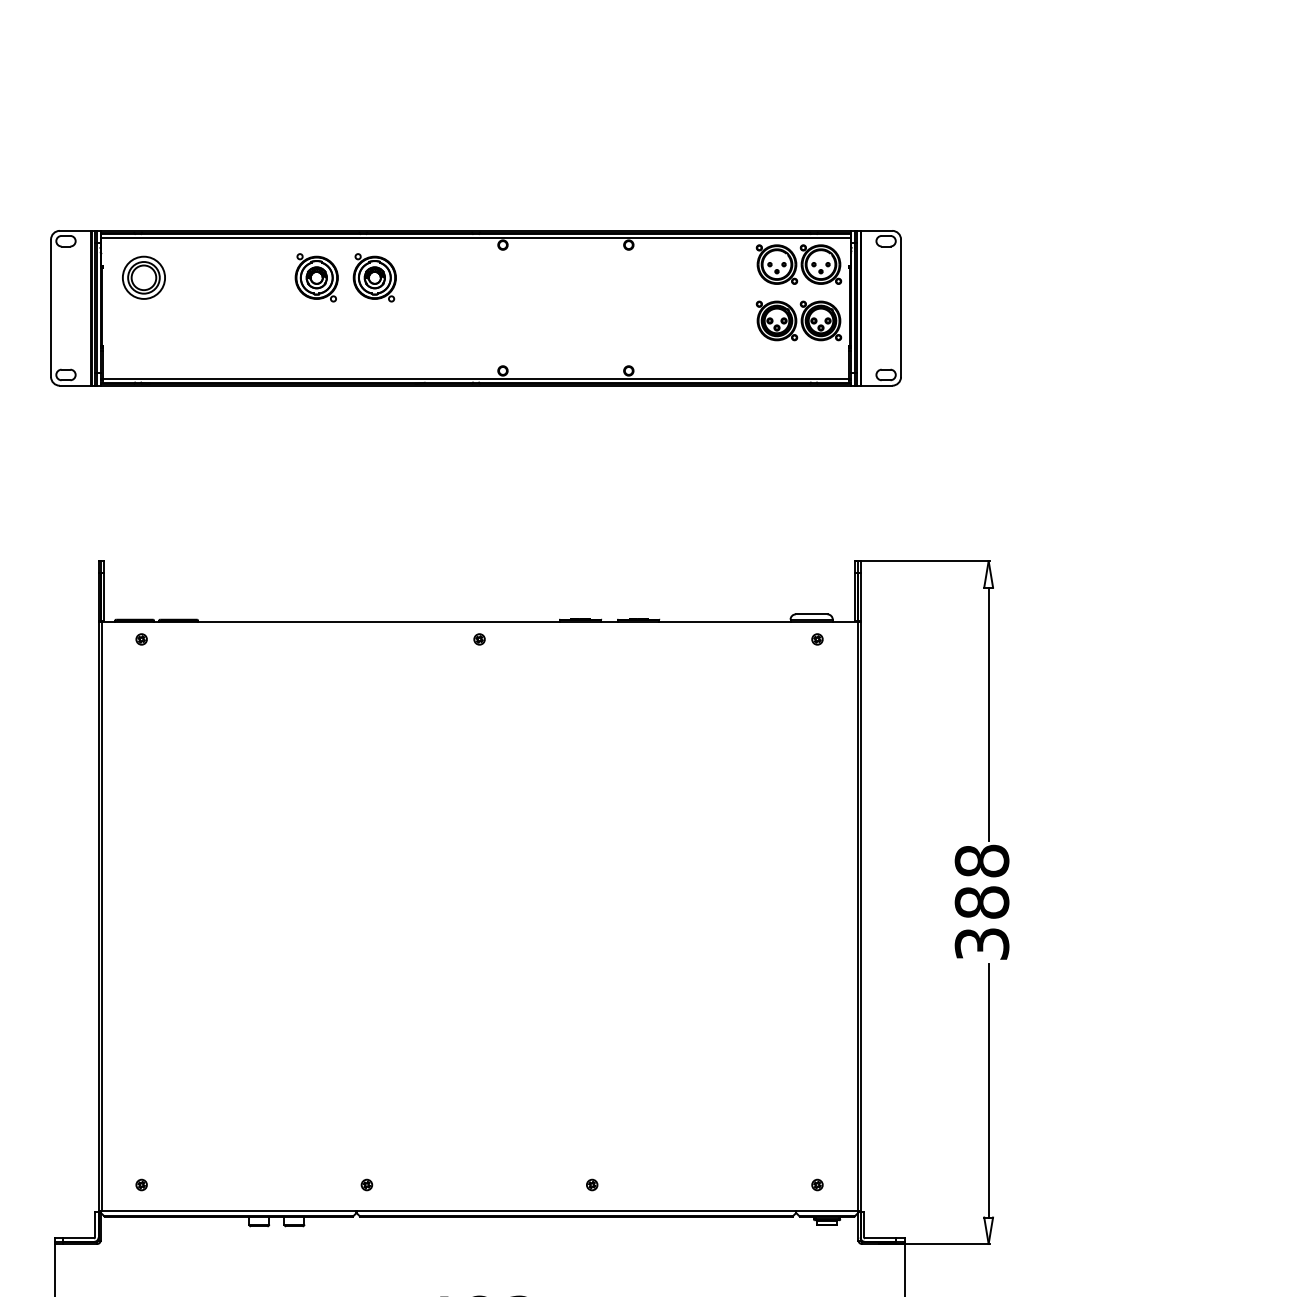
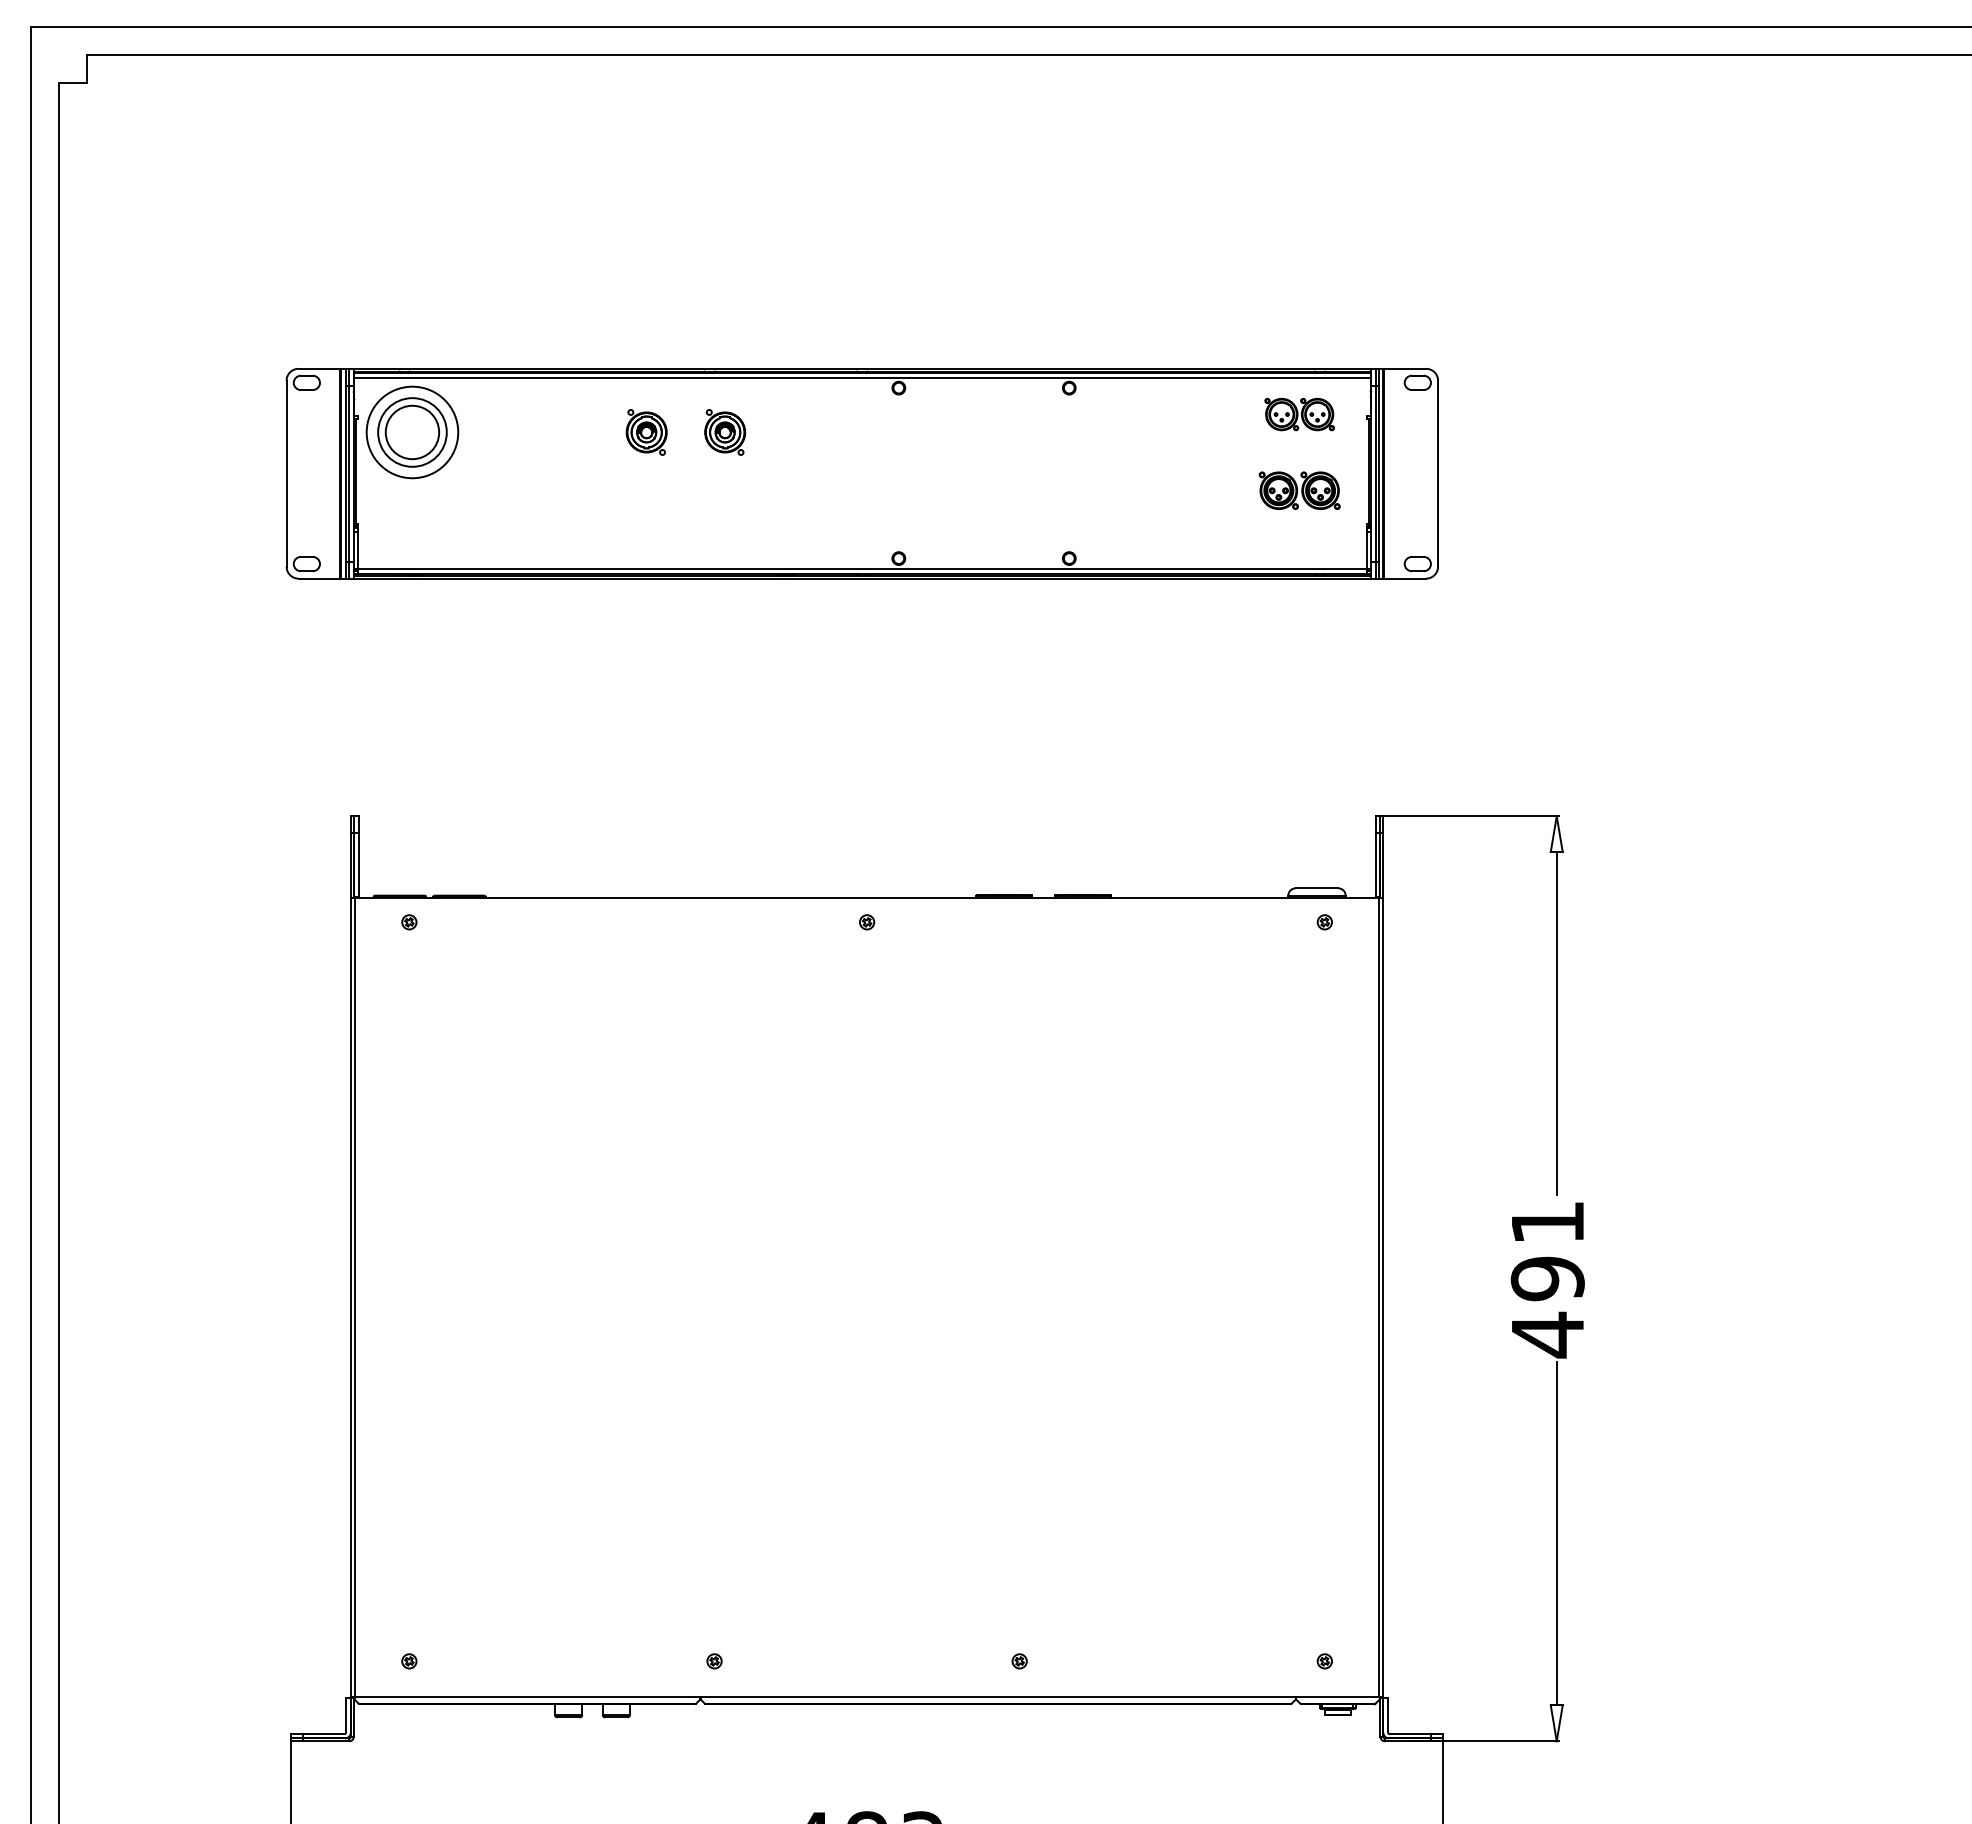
part: (798, 264) -> (1299, 414), size x0.6
part: (143, 277) -> (412, 432), size x1.6
part: (316, 277) -> (646, 432), size x0.7
part: (374, 277) -> (724, 432), size x0.7
part: (798, 320) -> (1299, 490), size x0.7
text: (981, 903) -> (1547, 1279), 388 -> 491

